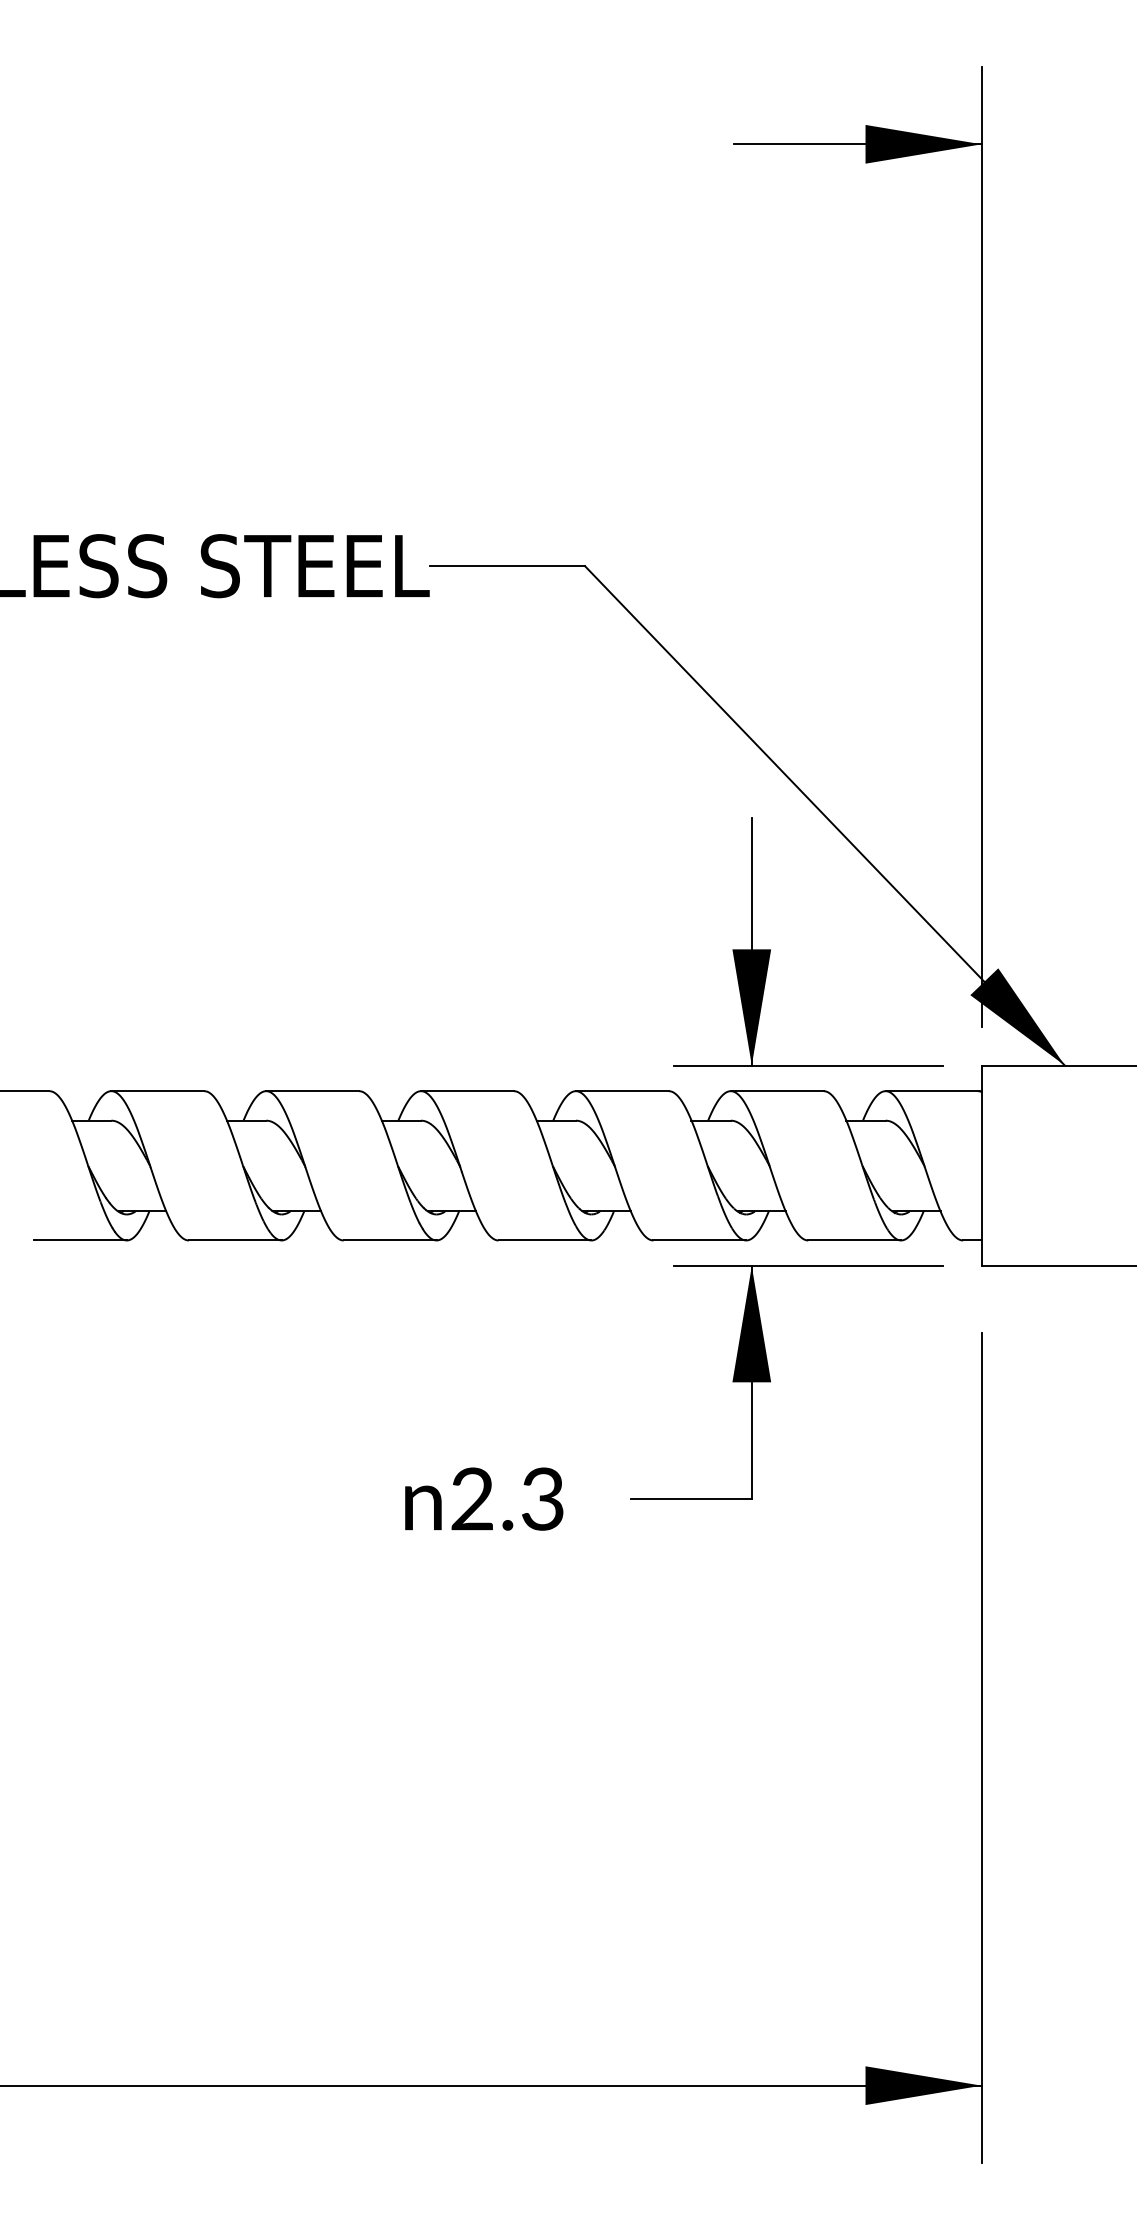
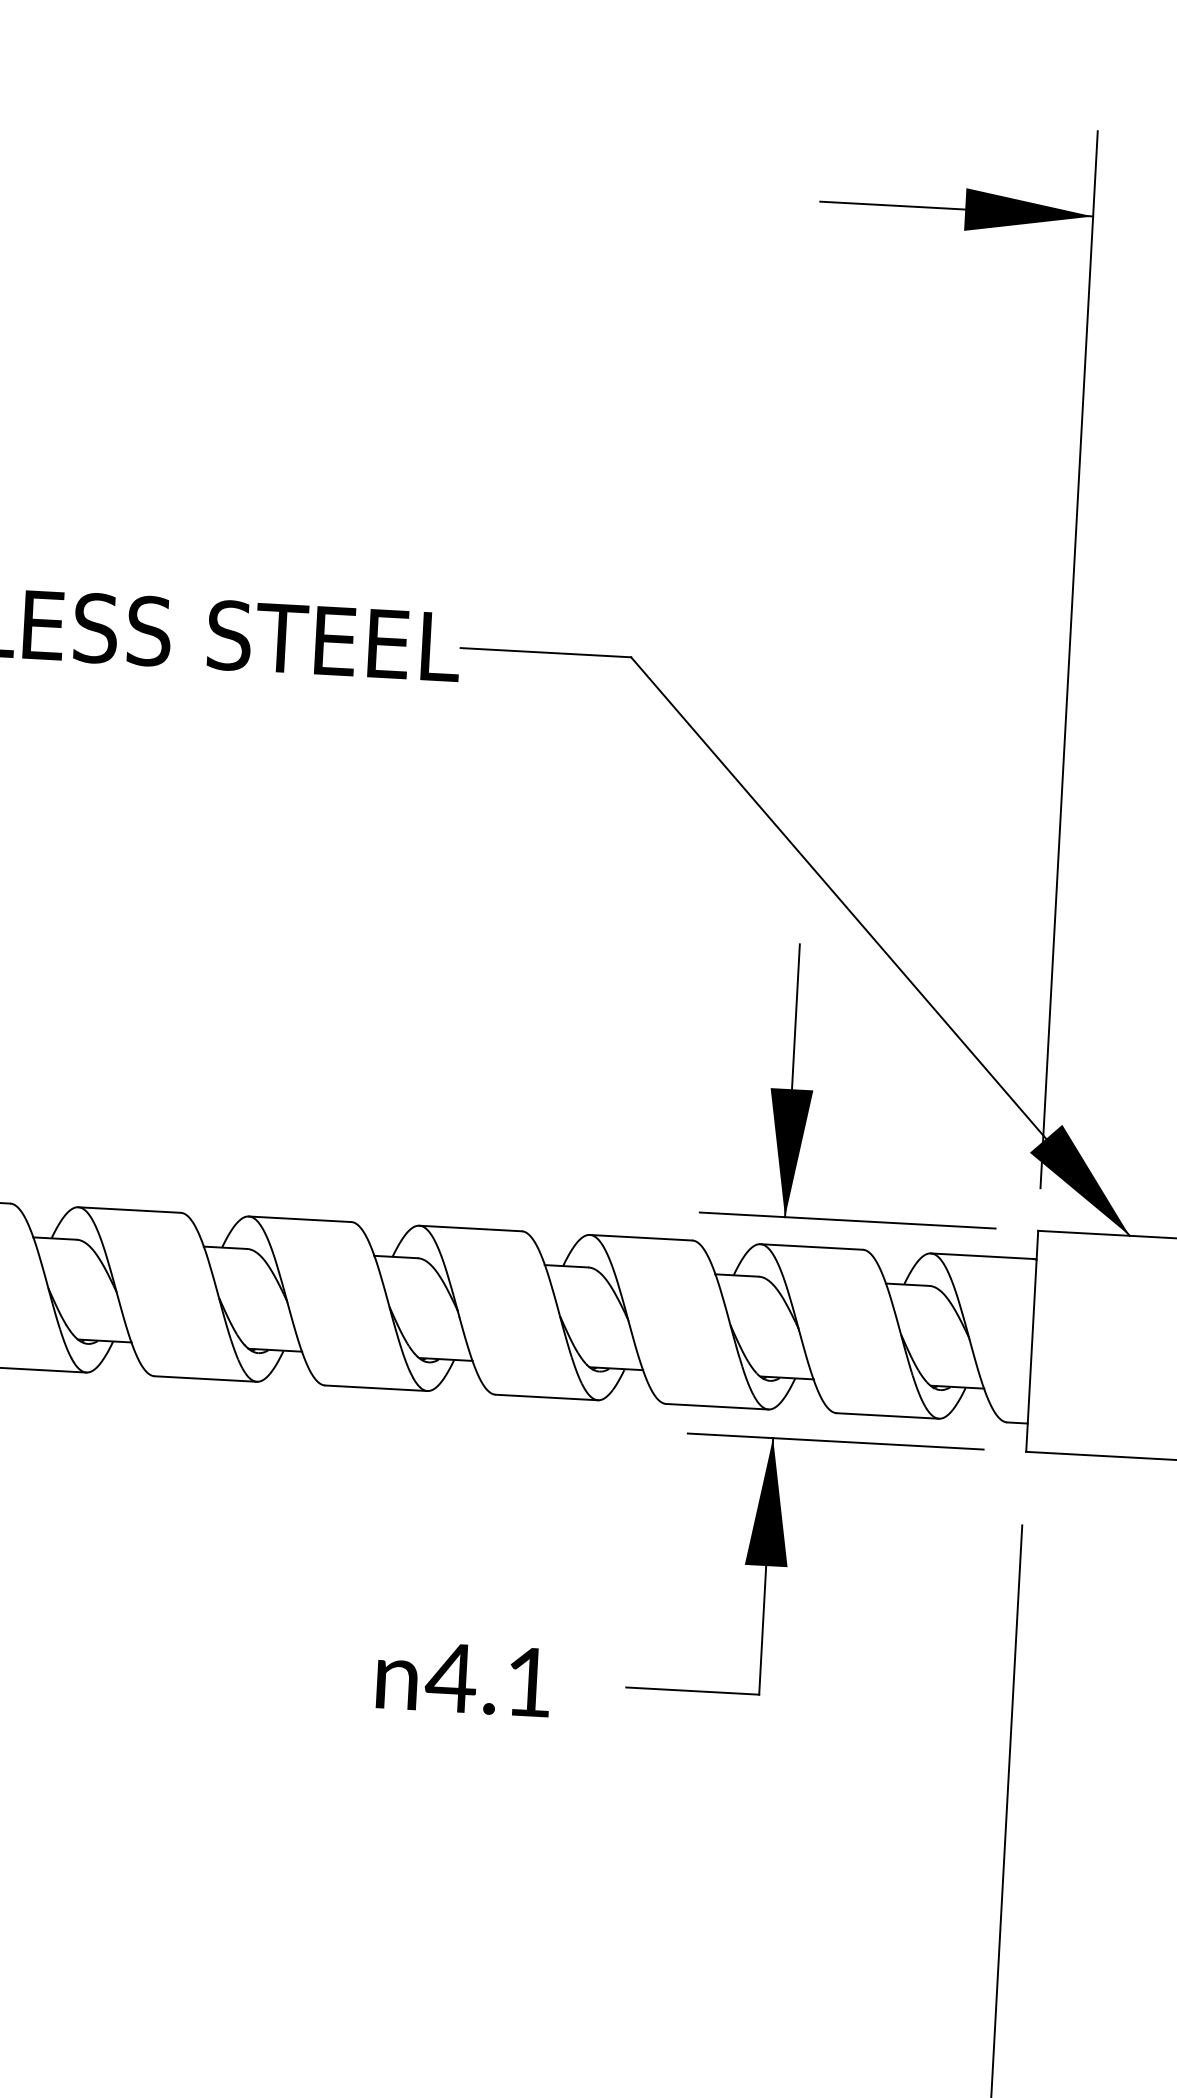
text: (505, 1498) -> (488, 1679), 2.3 -> 4.1

